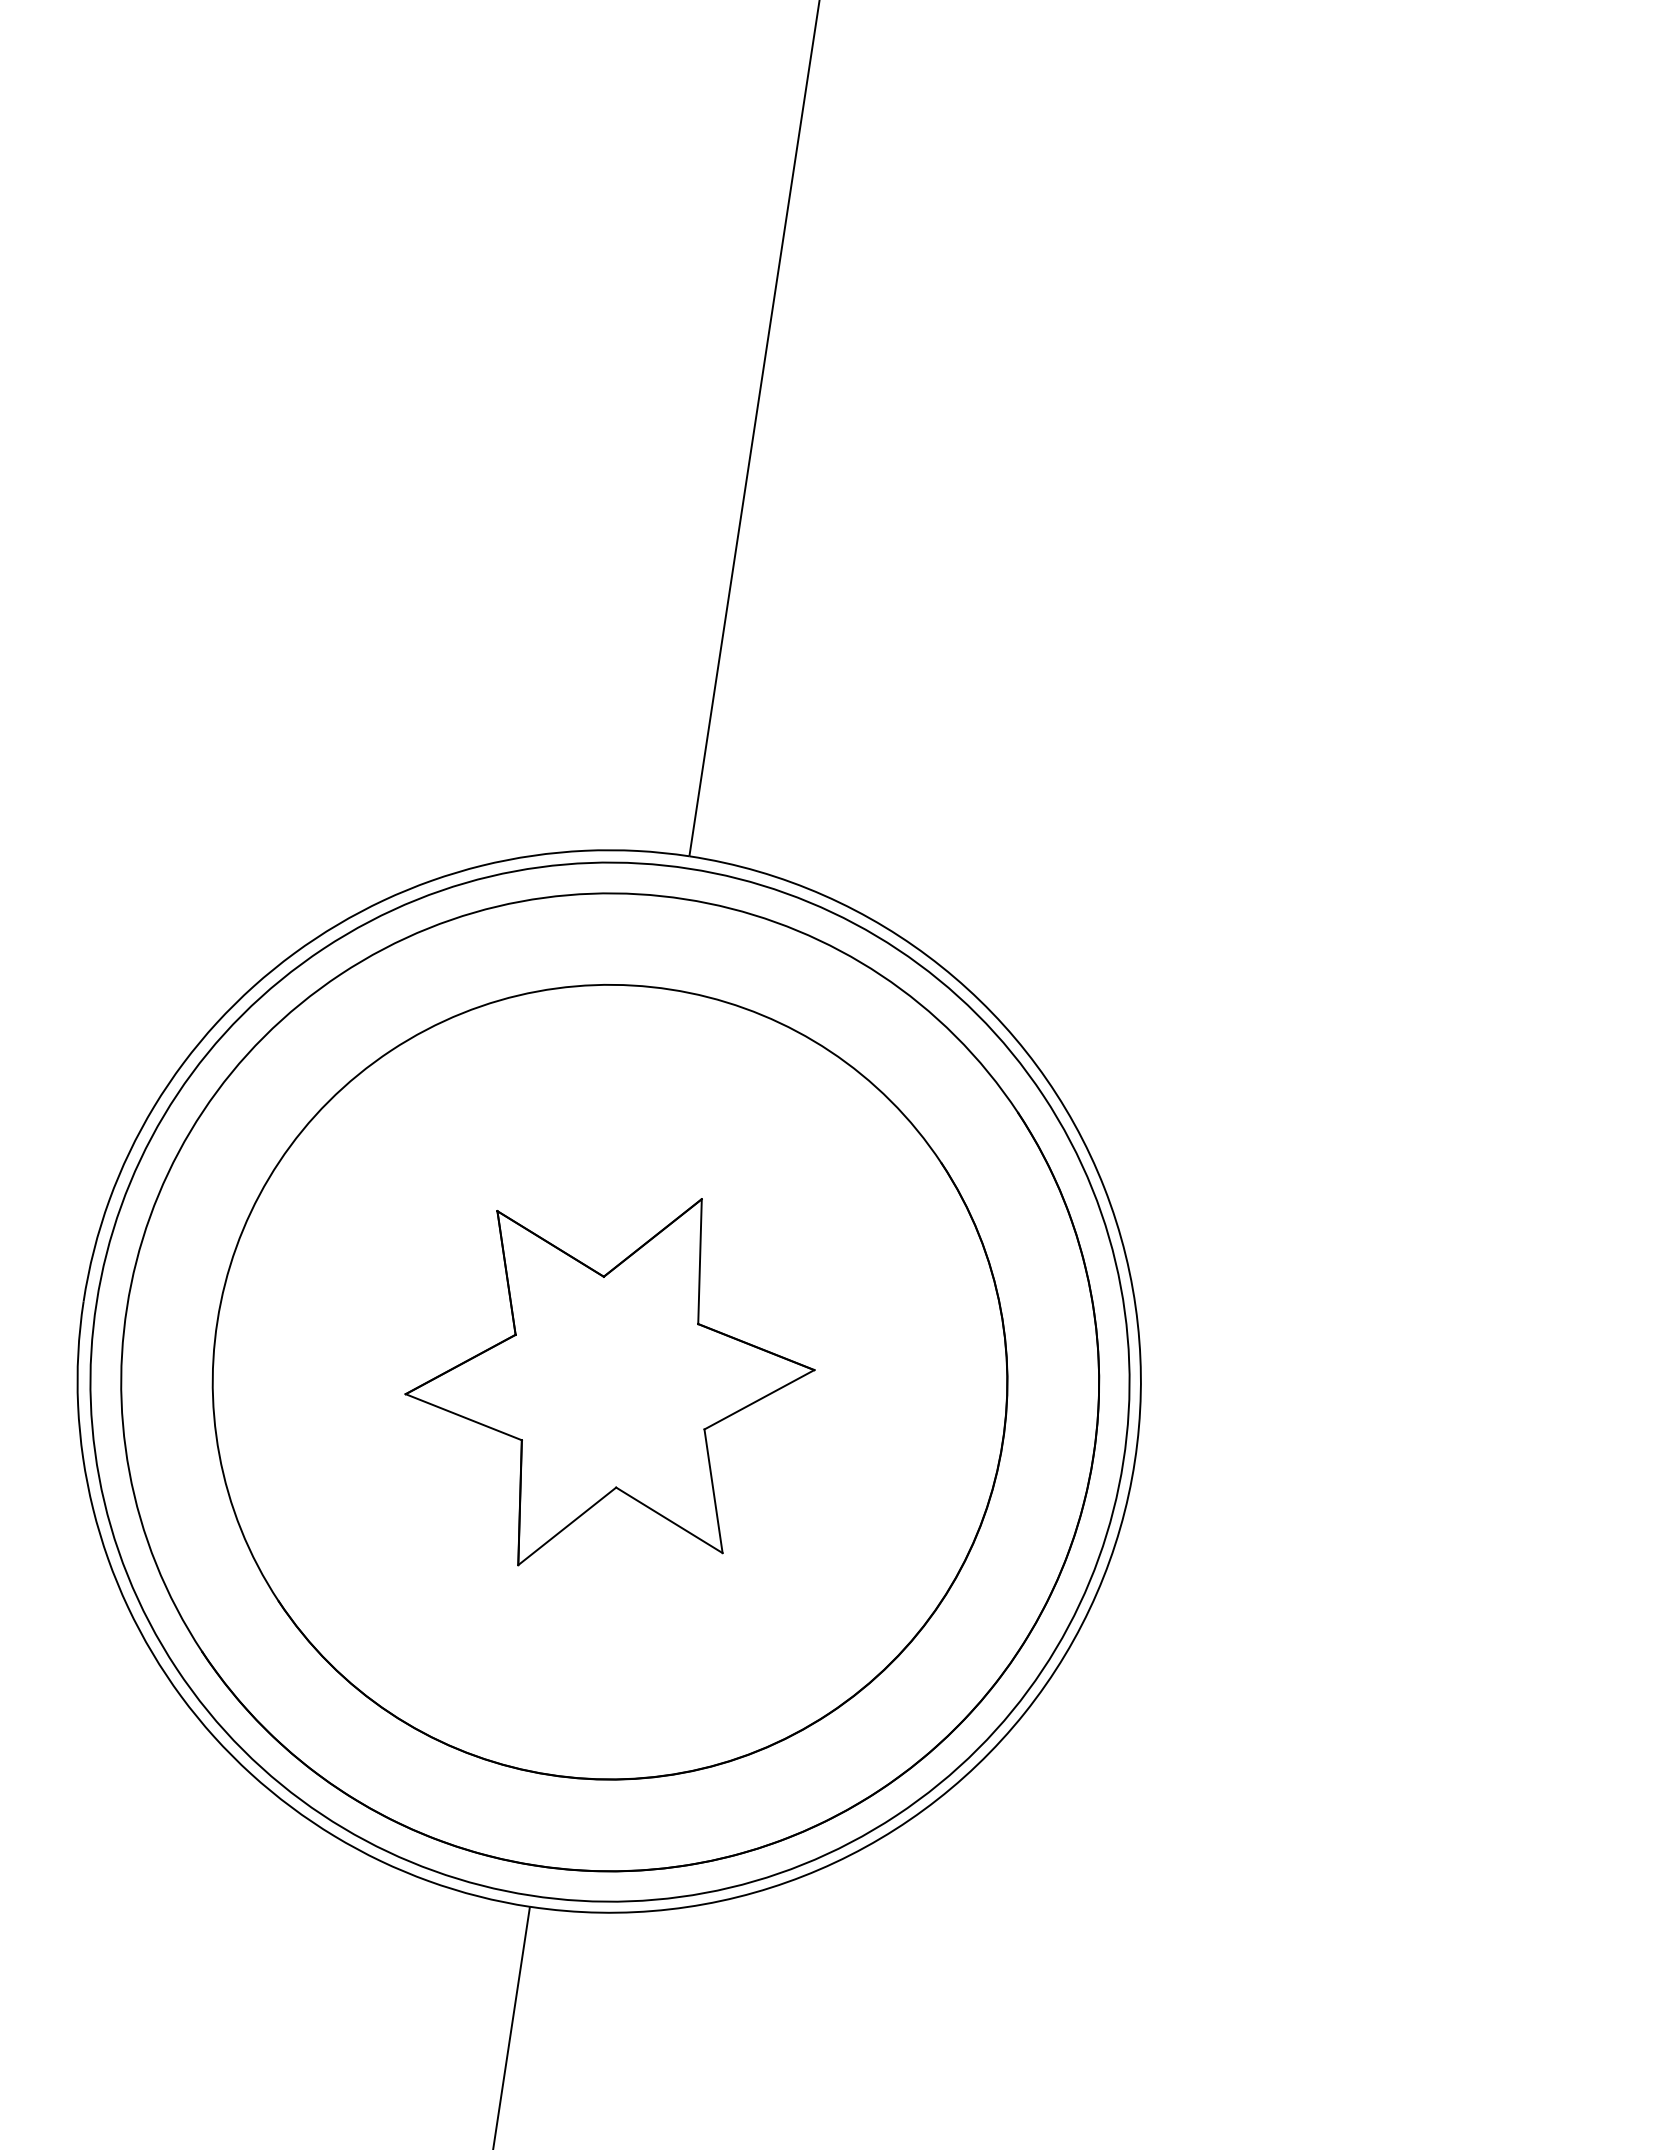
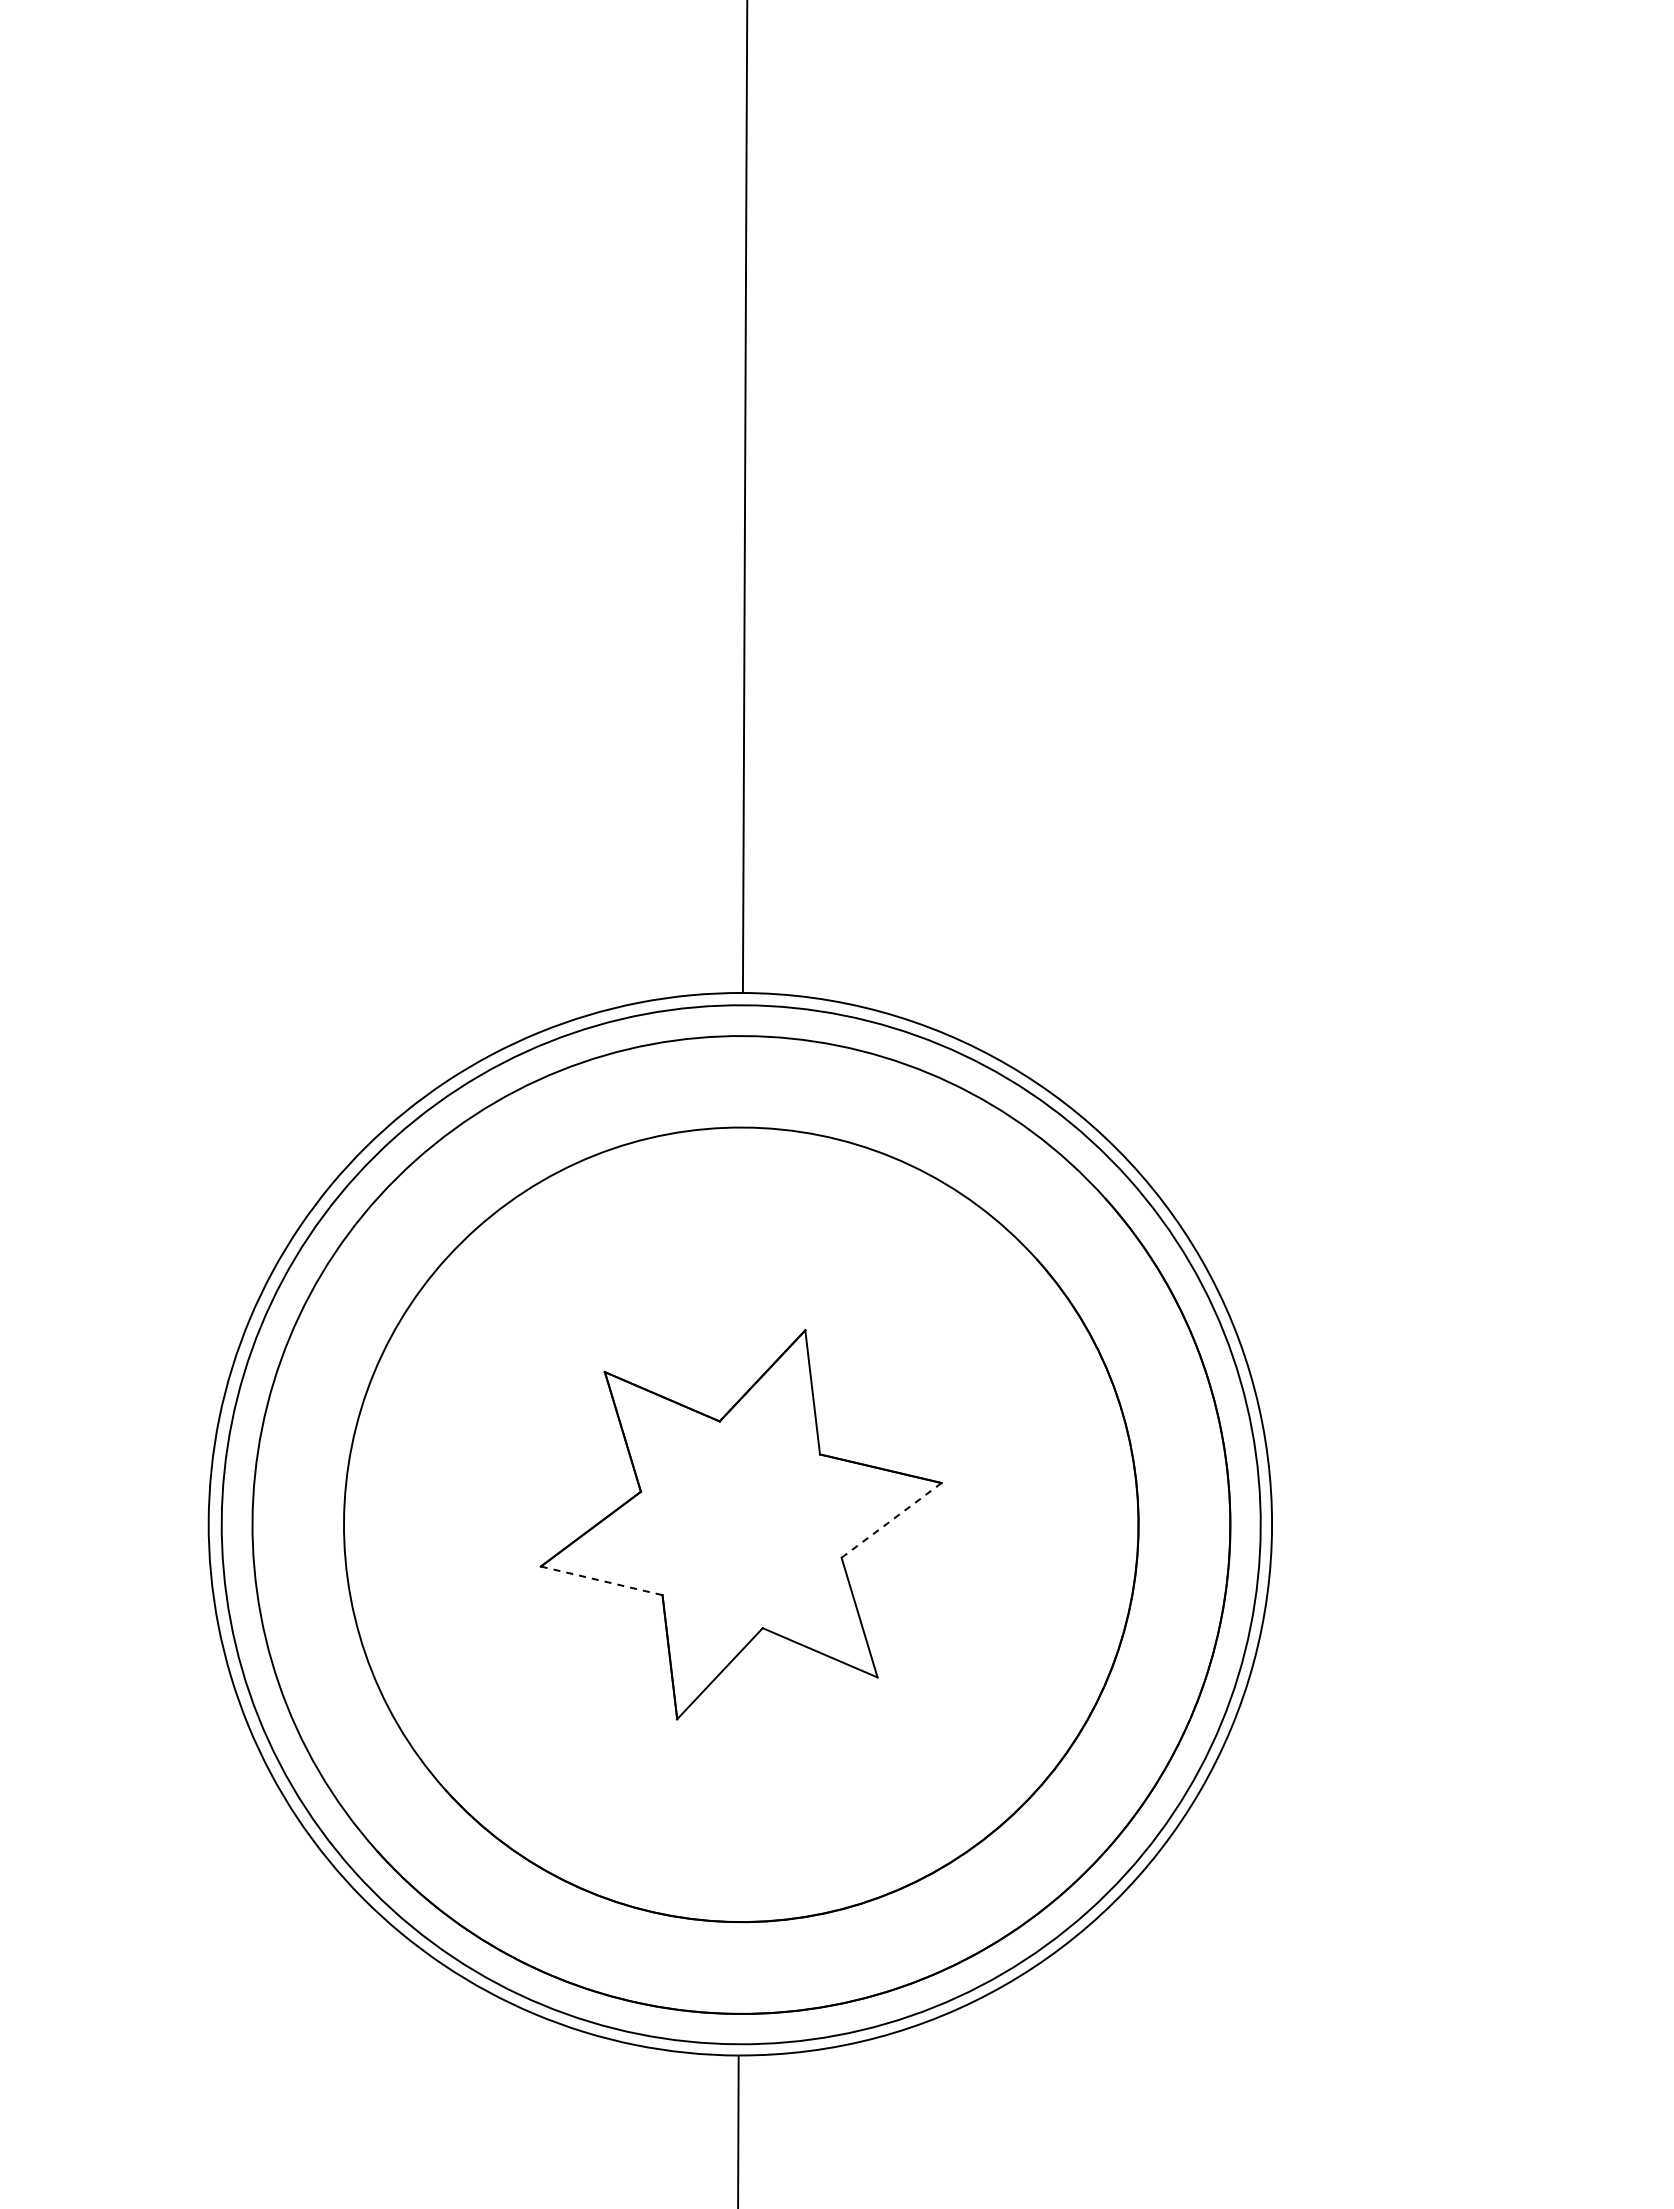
line: (760, 1399) -> (892, 1520), solid -> dashed
line: (463, 1416) -> (601, 1580), solid -> dashed

